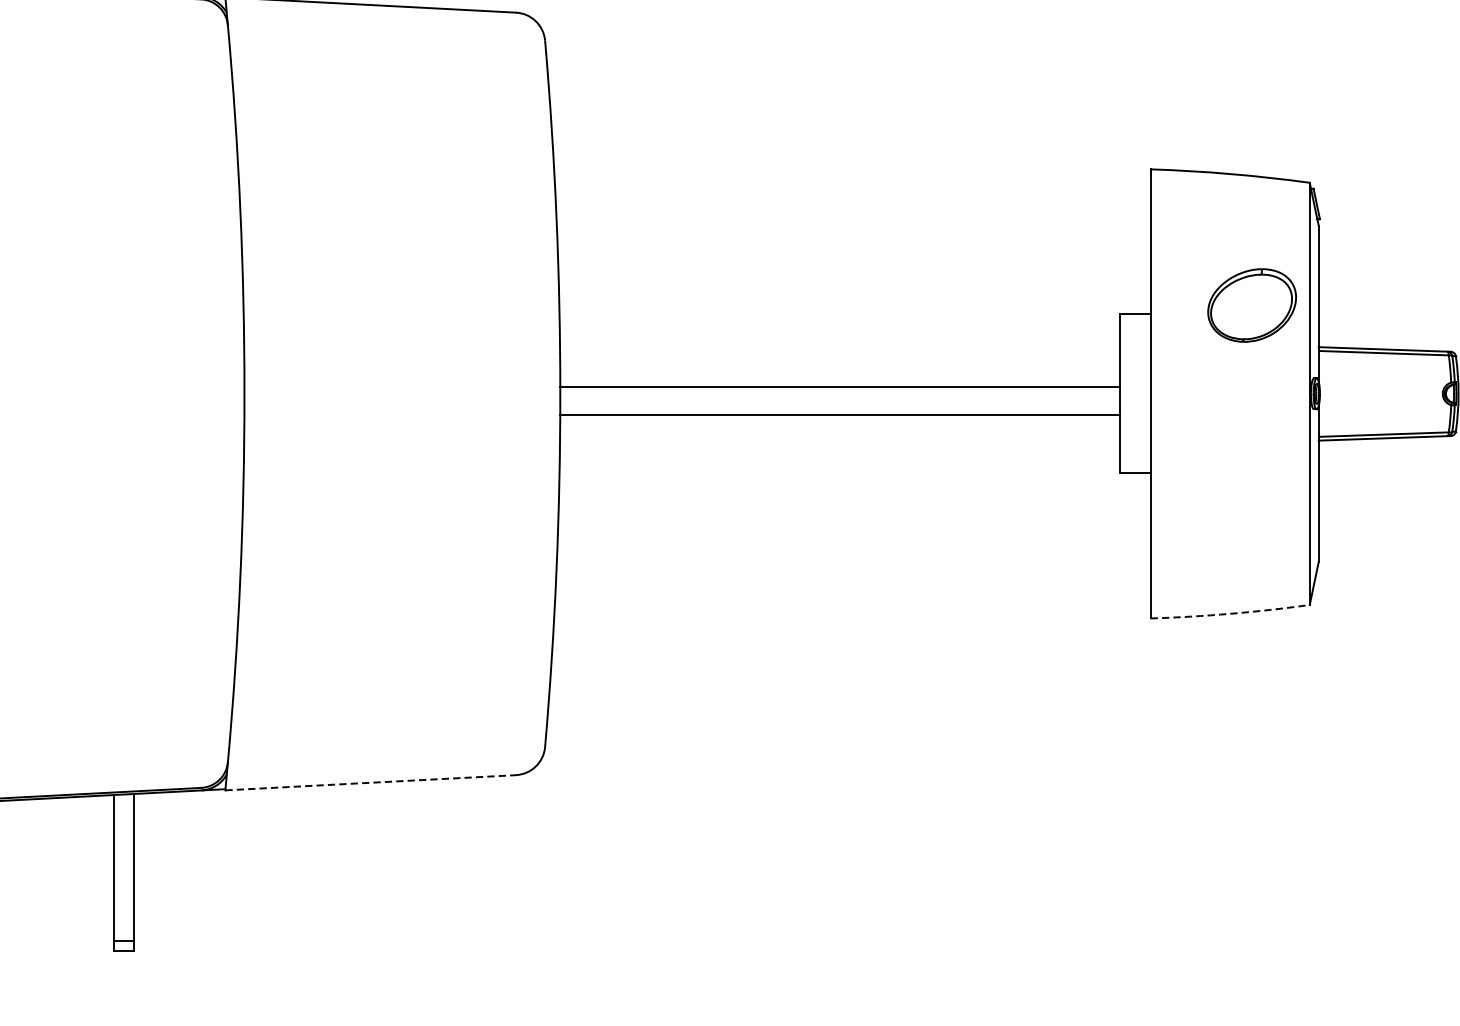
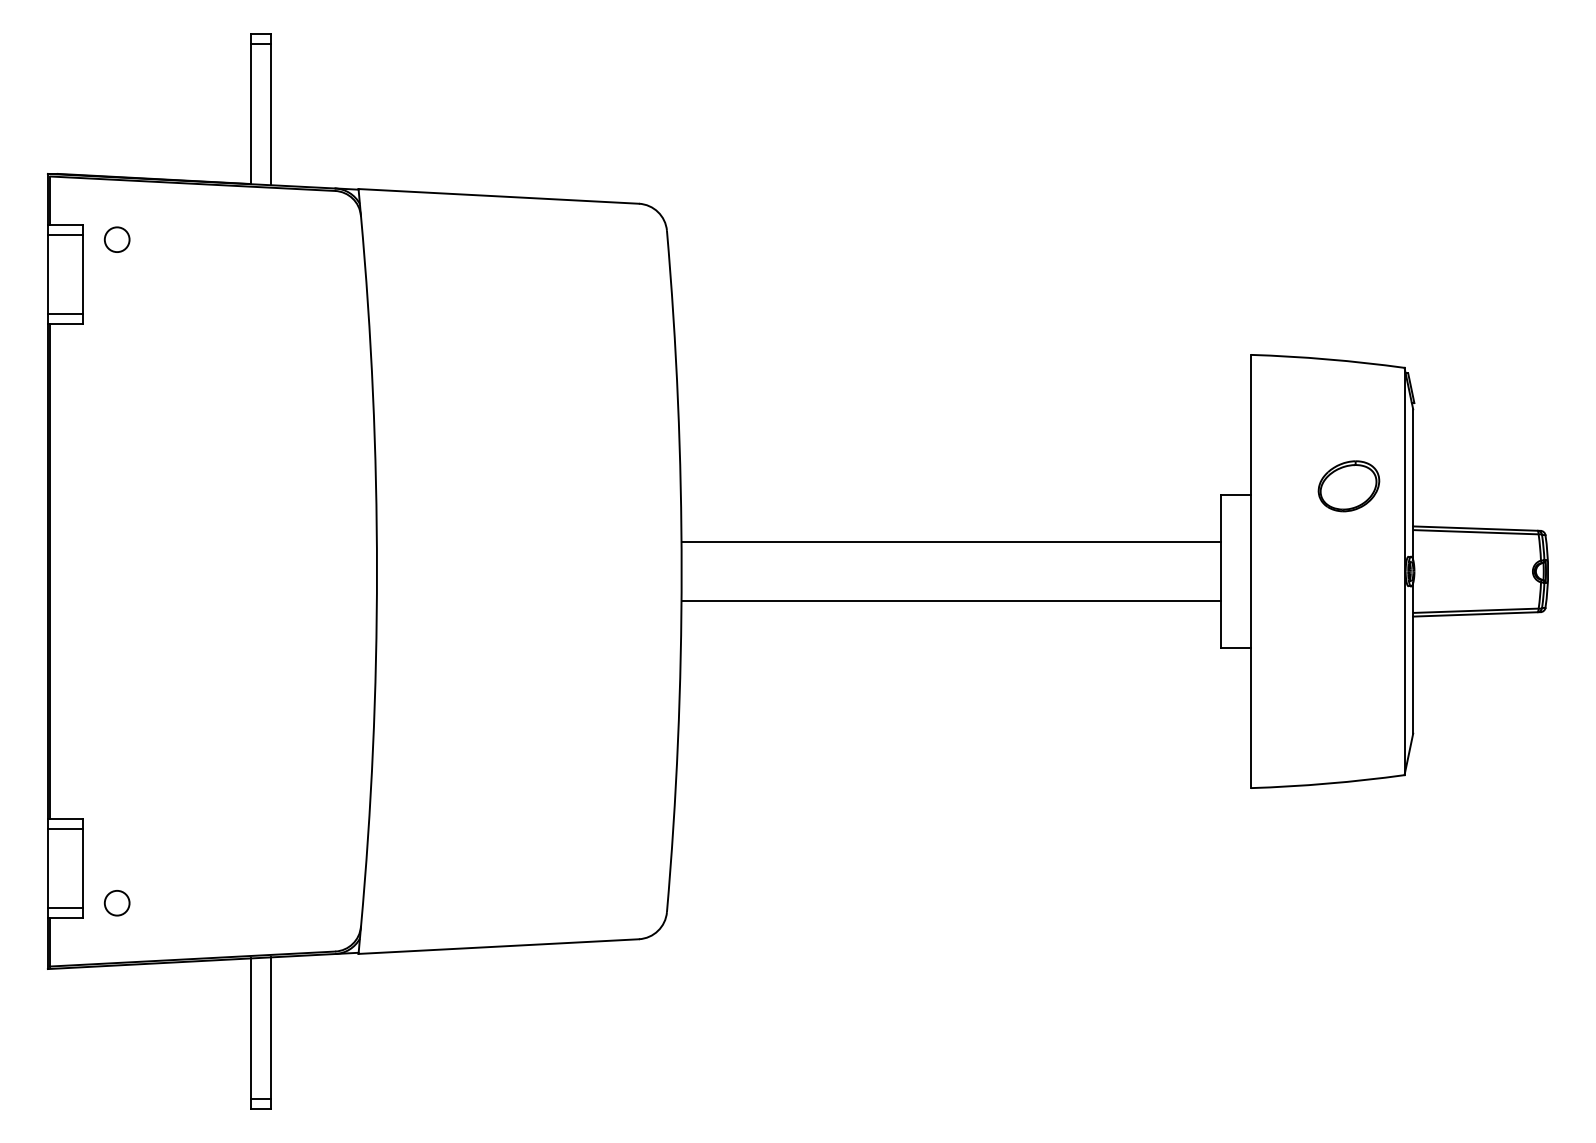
part: (1251, 305) -> (1348, 486), size x0.71
line: (840, 387) -> (951, 601), moved
line: (840, 414) -> (951, 541), moved
arc: (1229, 613) -> (1327, 783), dashed -> solid
line: (371, 782) -> (499, 946), dashed -> solid

